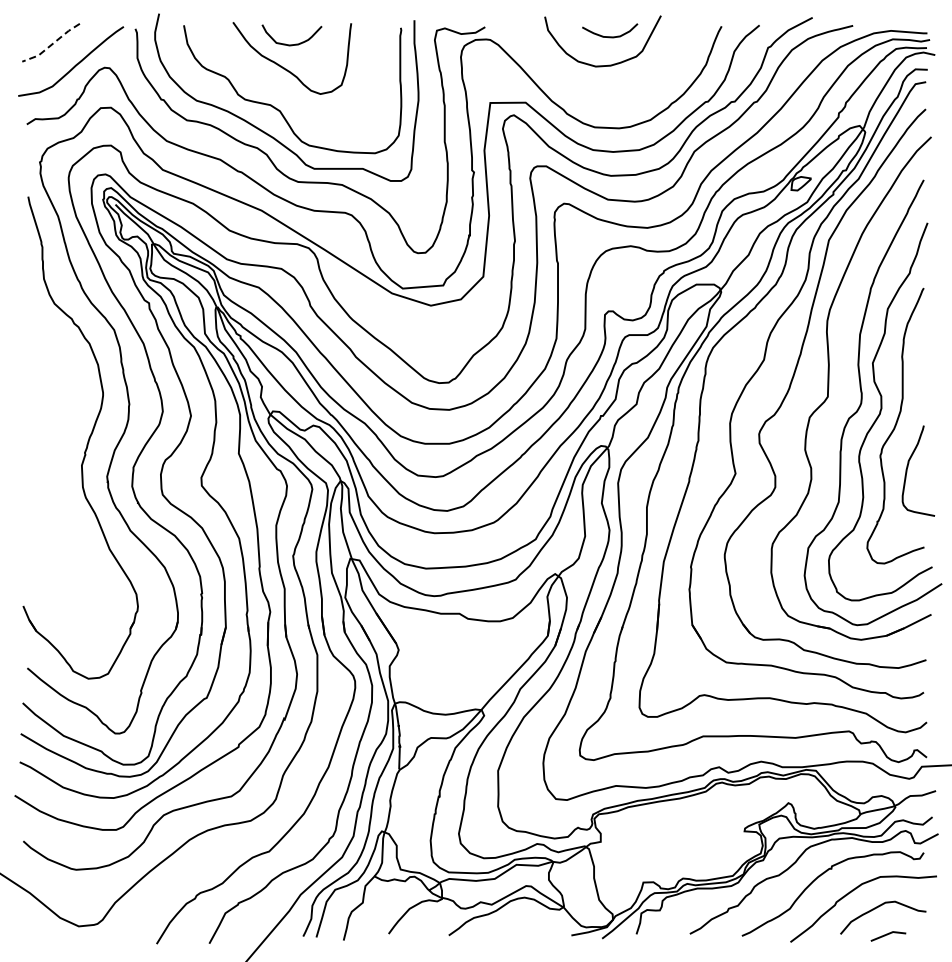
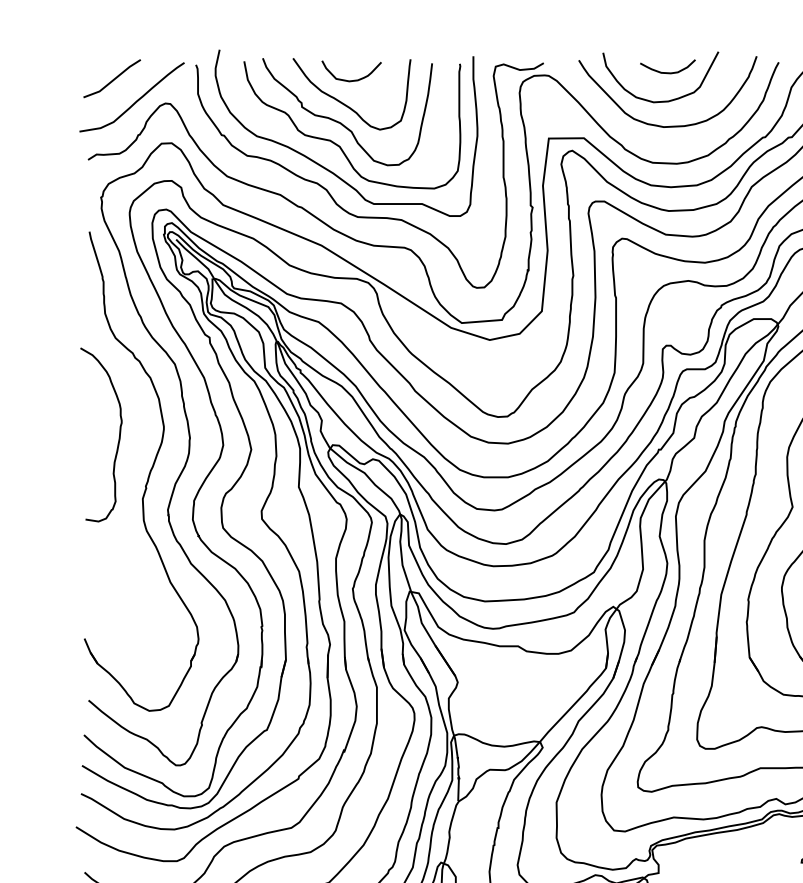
line: (52, 44) -> (113, 80), dashed -> solid
curve: (282, 87) -> (342, 123), added
curve: (602, 89) -> (660, 125), added
curve: (57, 403) -> (118, 437), added

